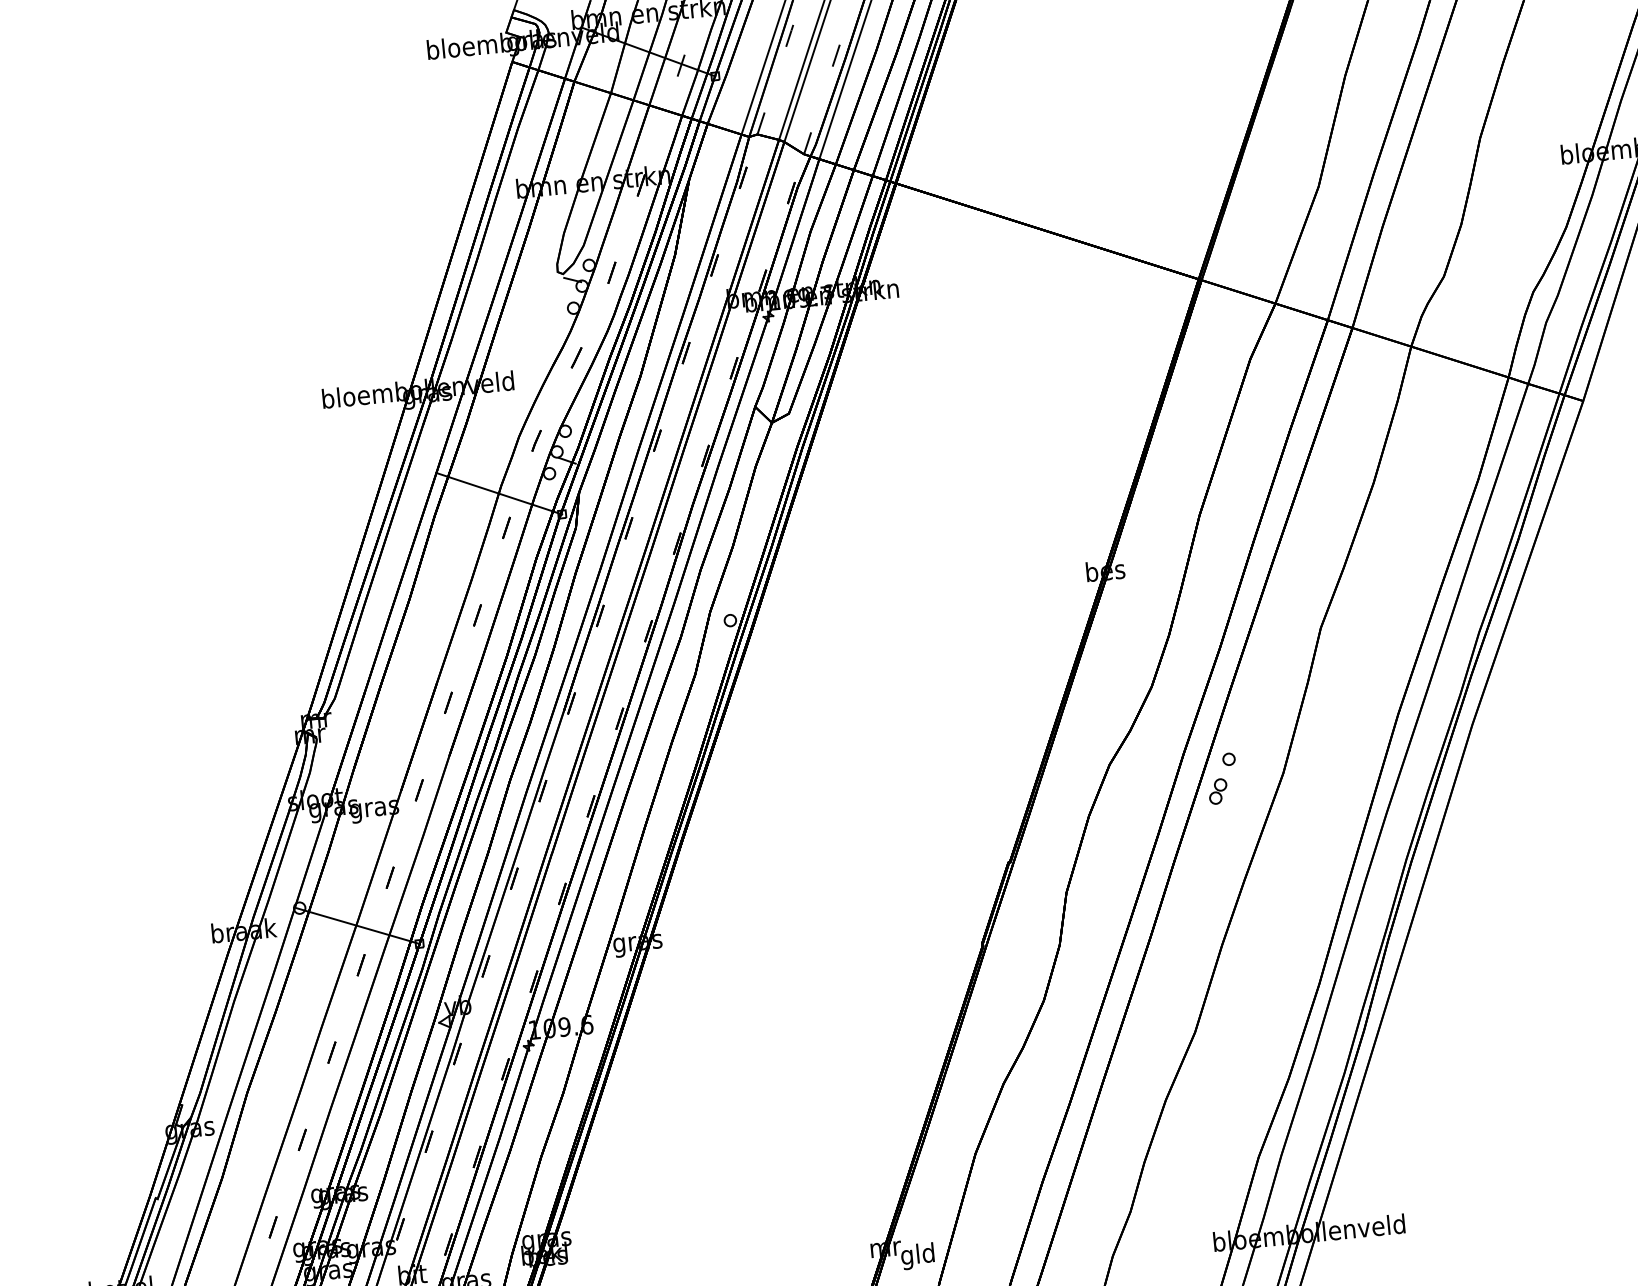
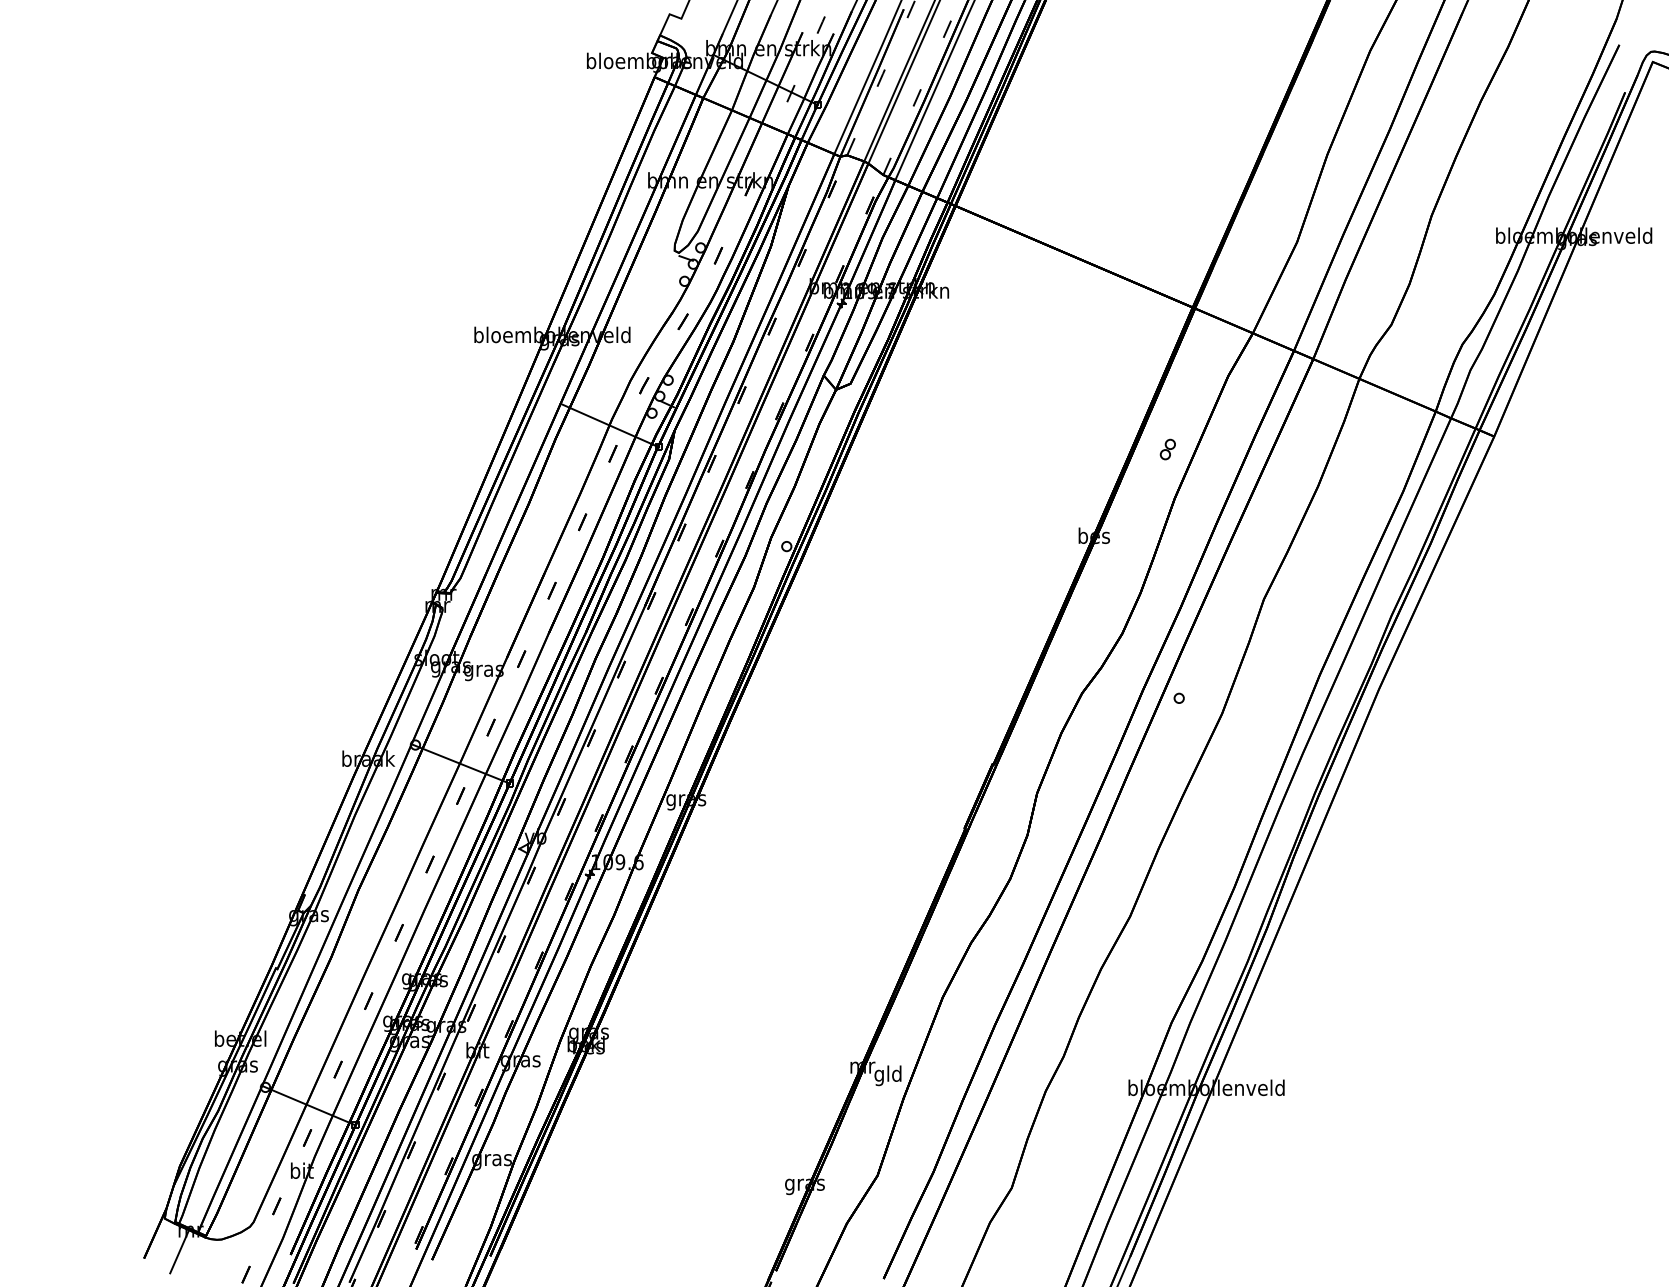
part: (1217, 791) -> (1167, 449), moved

